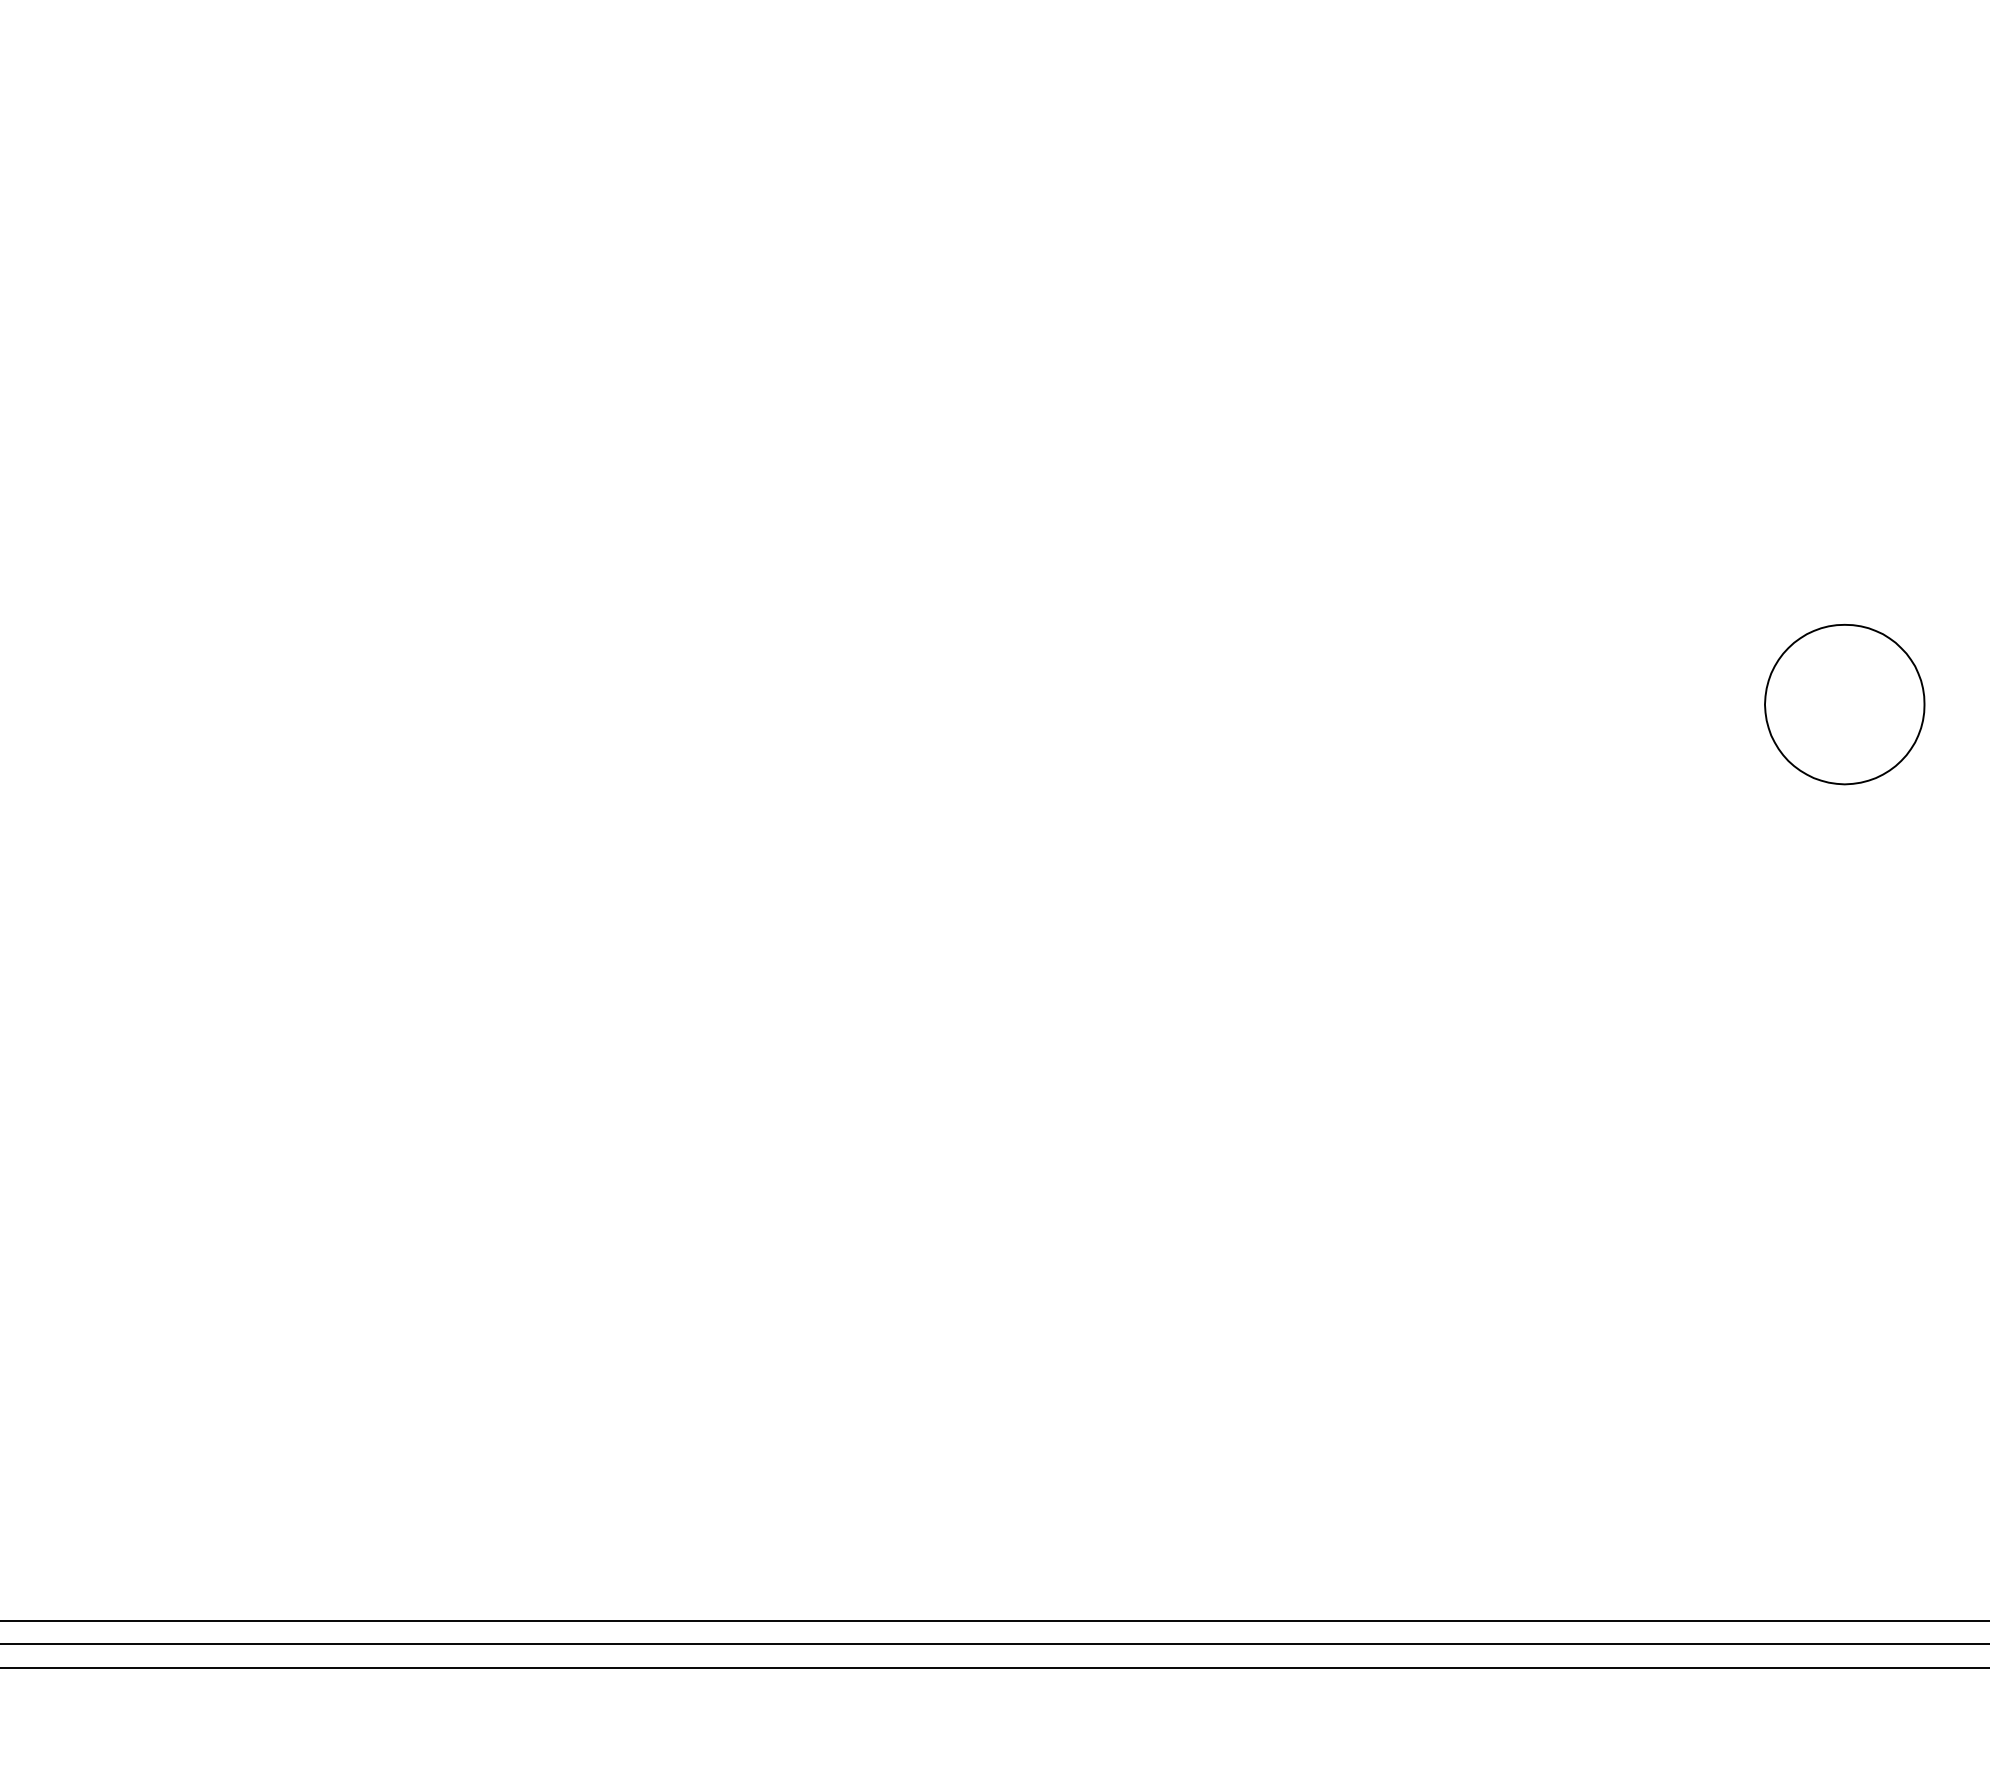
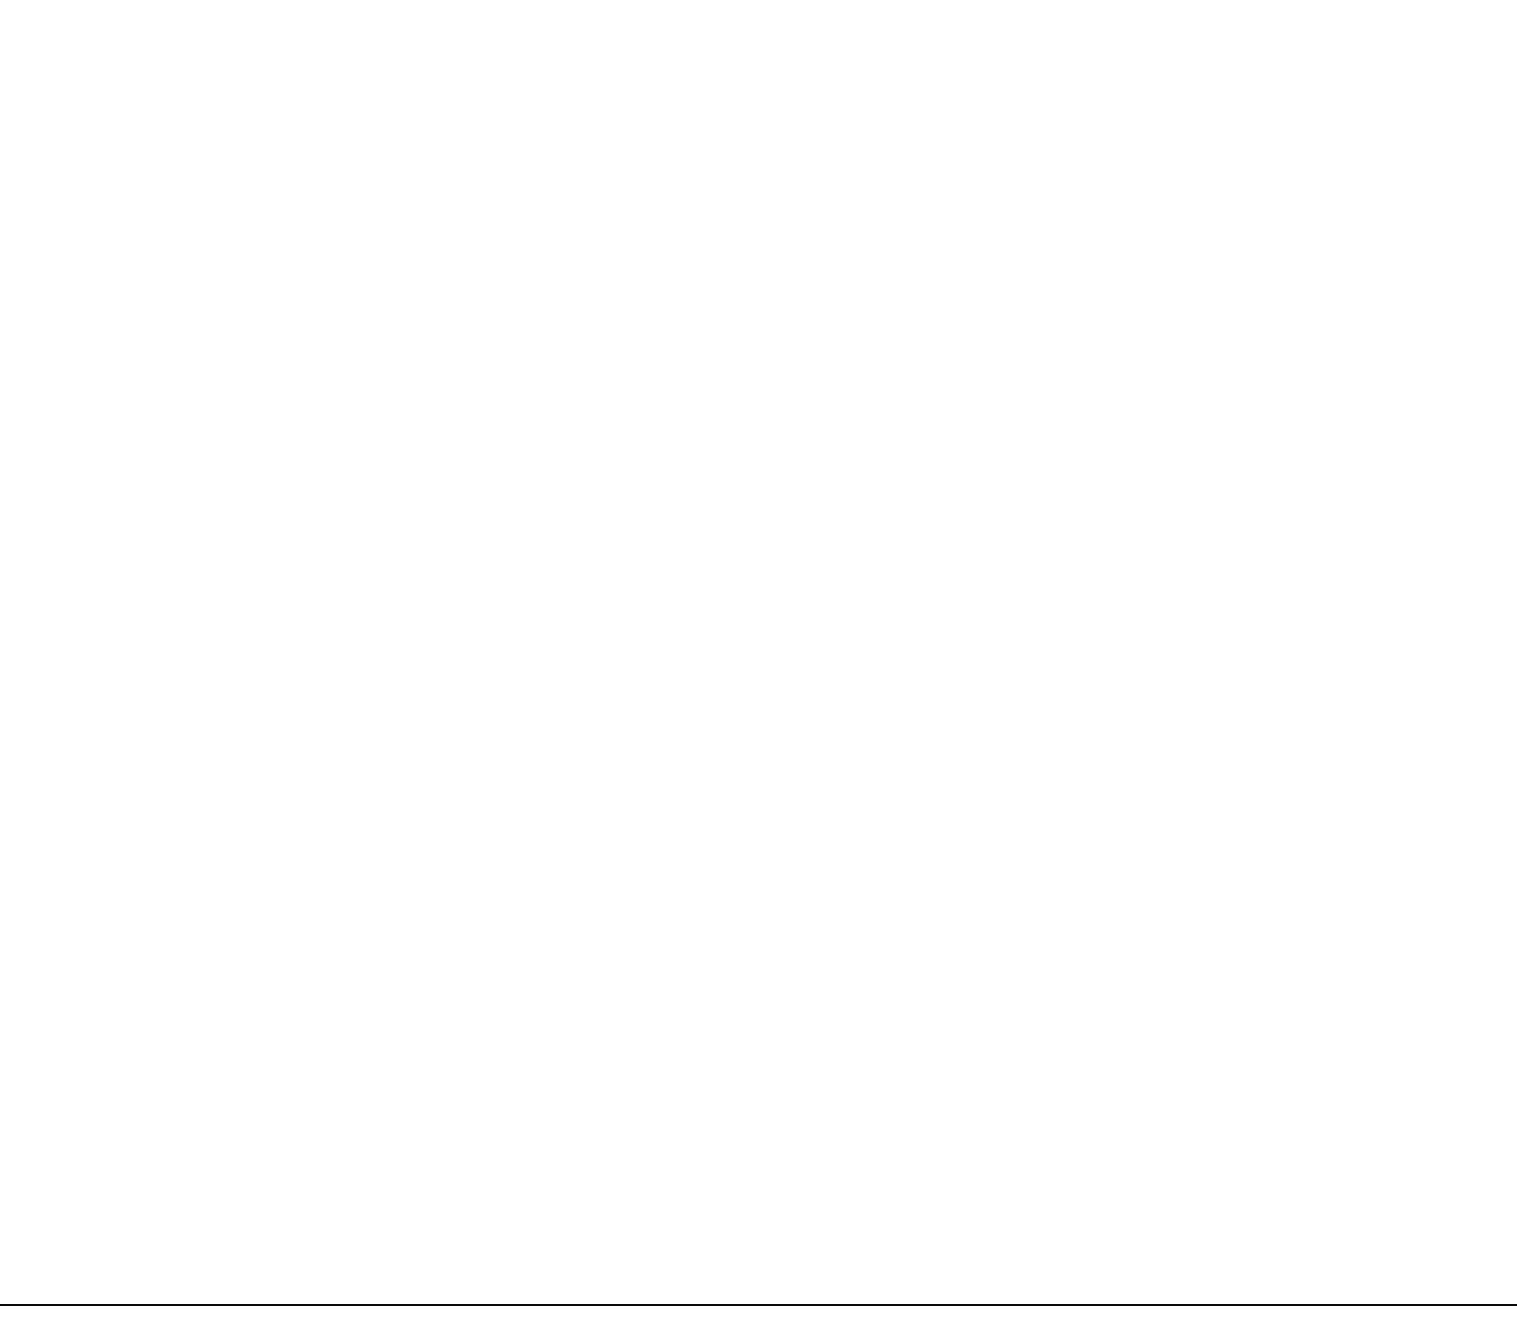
part: (1844, 704) -> (1408, 417), removed

